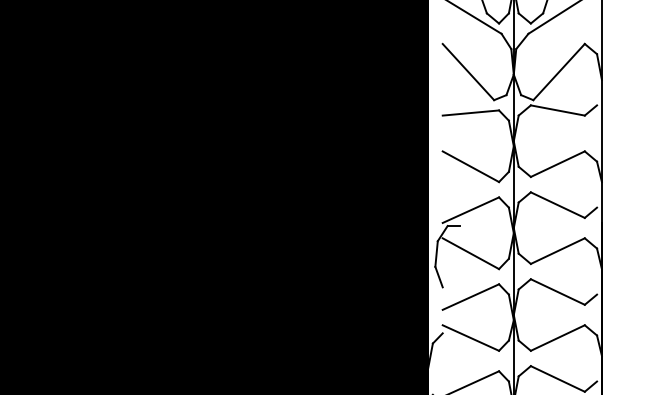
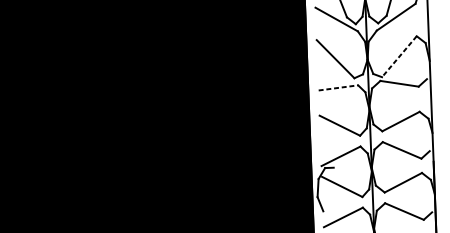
line: (558, 72) -> (398, 57), solid -> dashed
line: (471, 112) -> (338, 87), solid -> dashed

